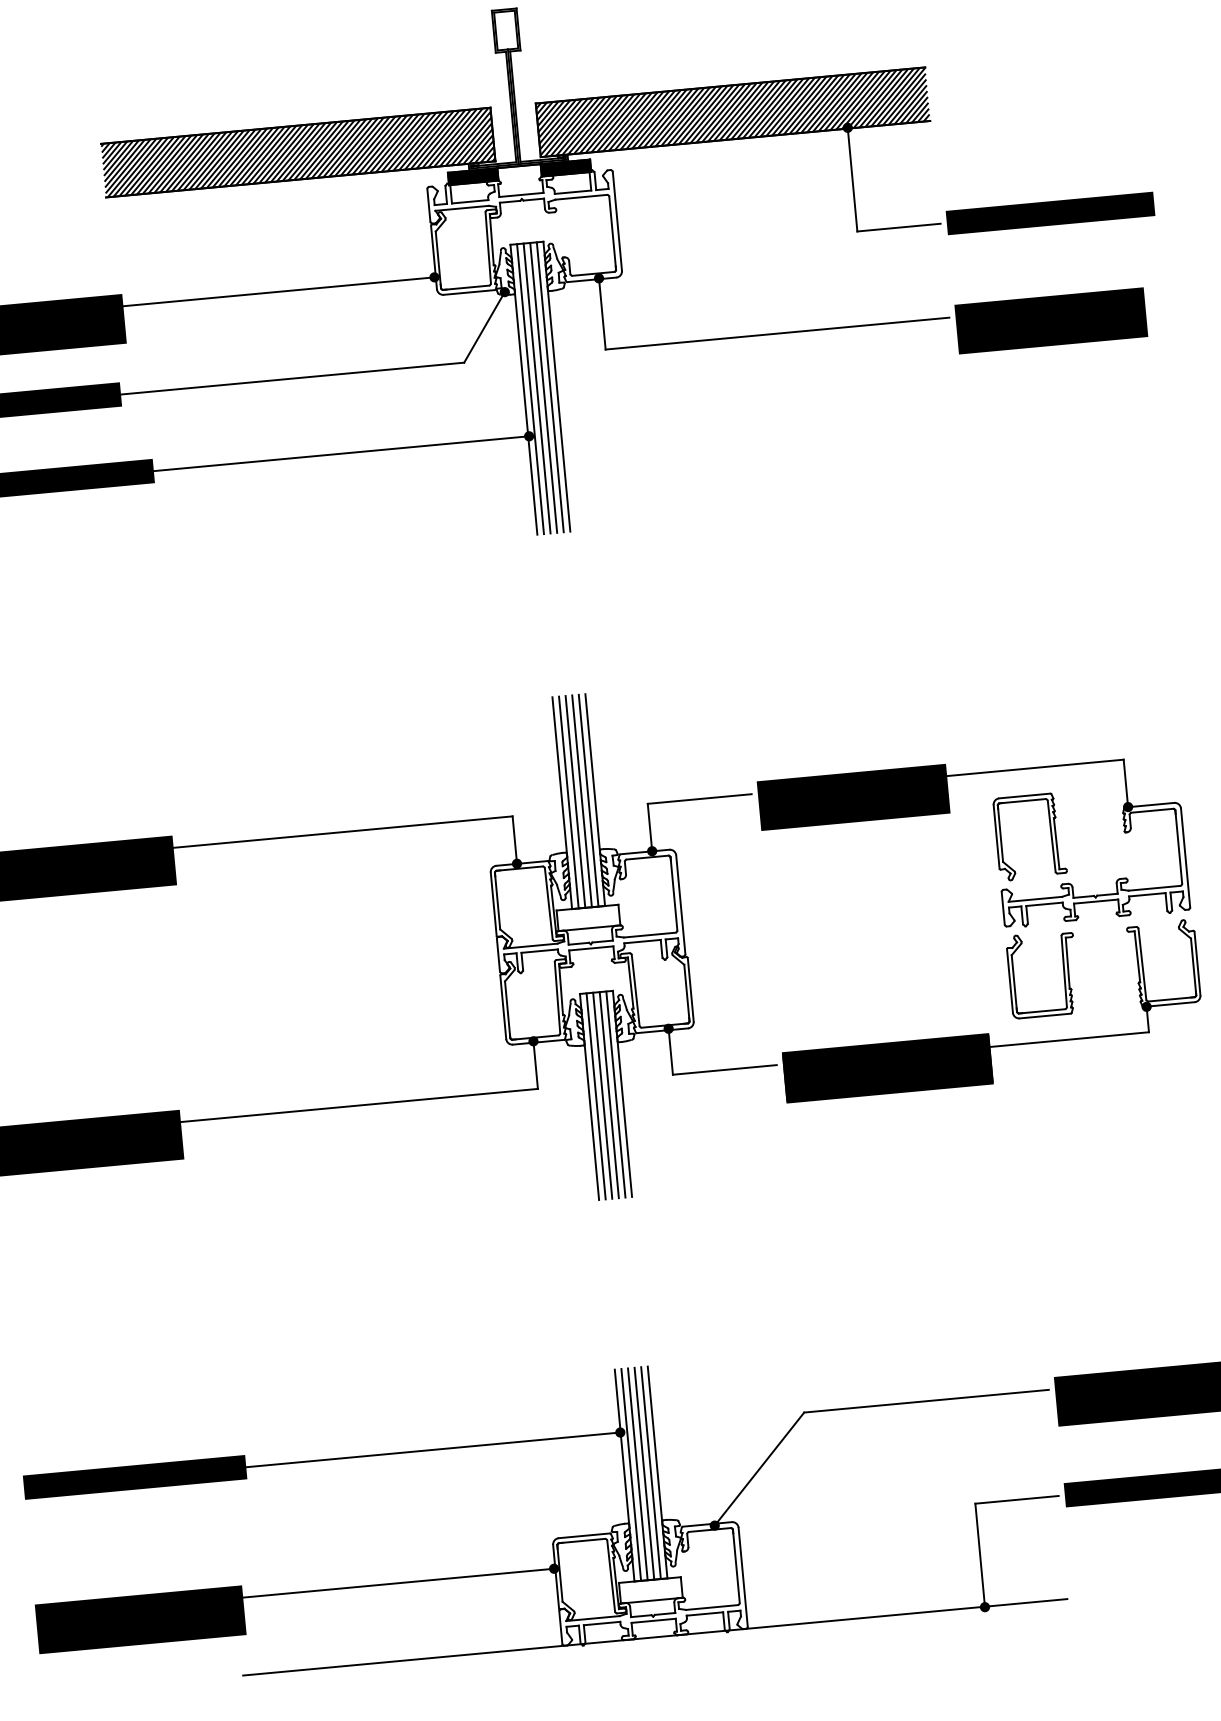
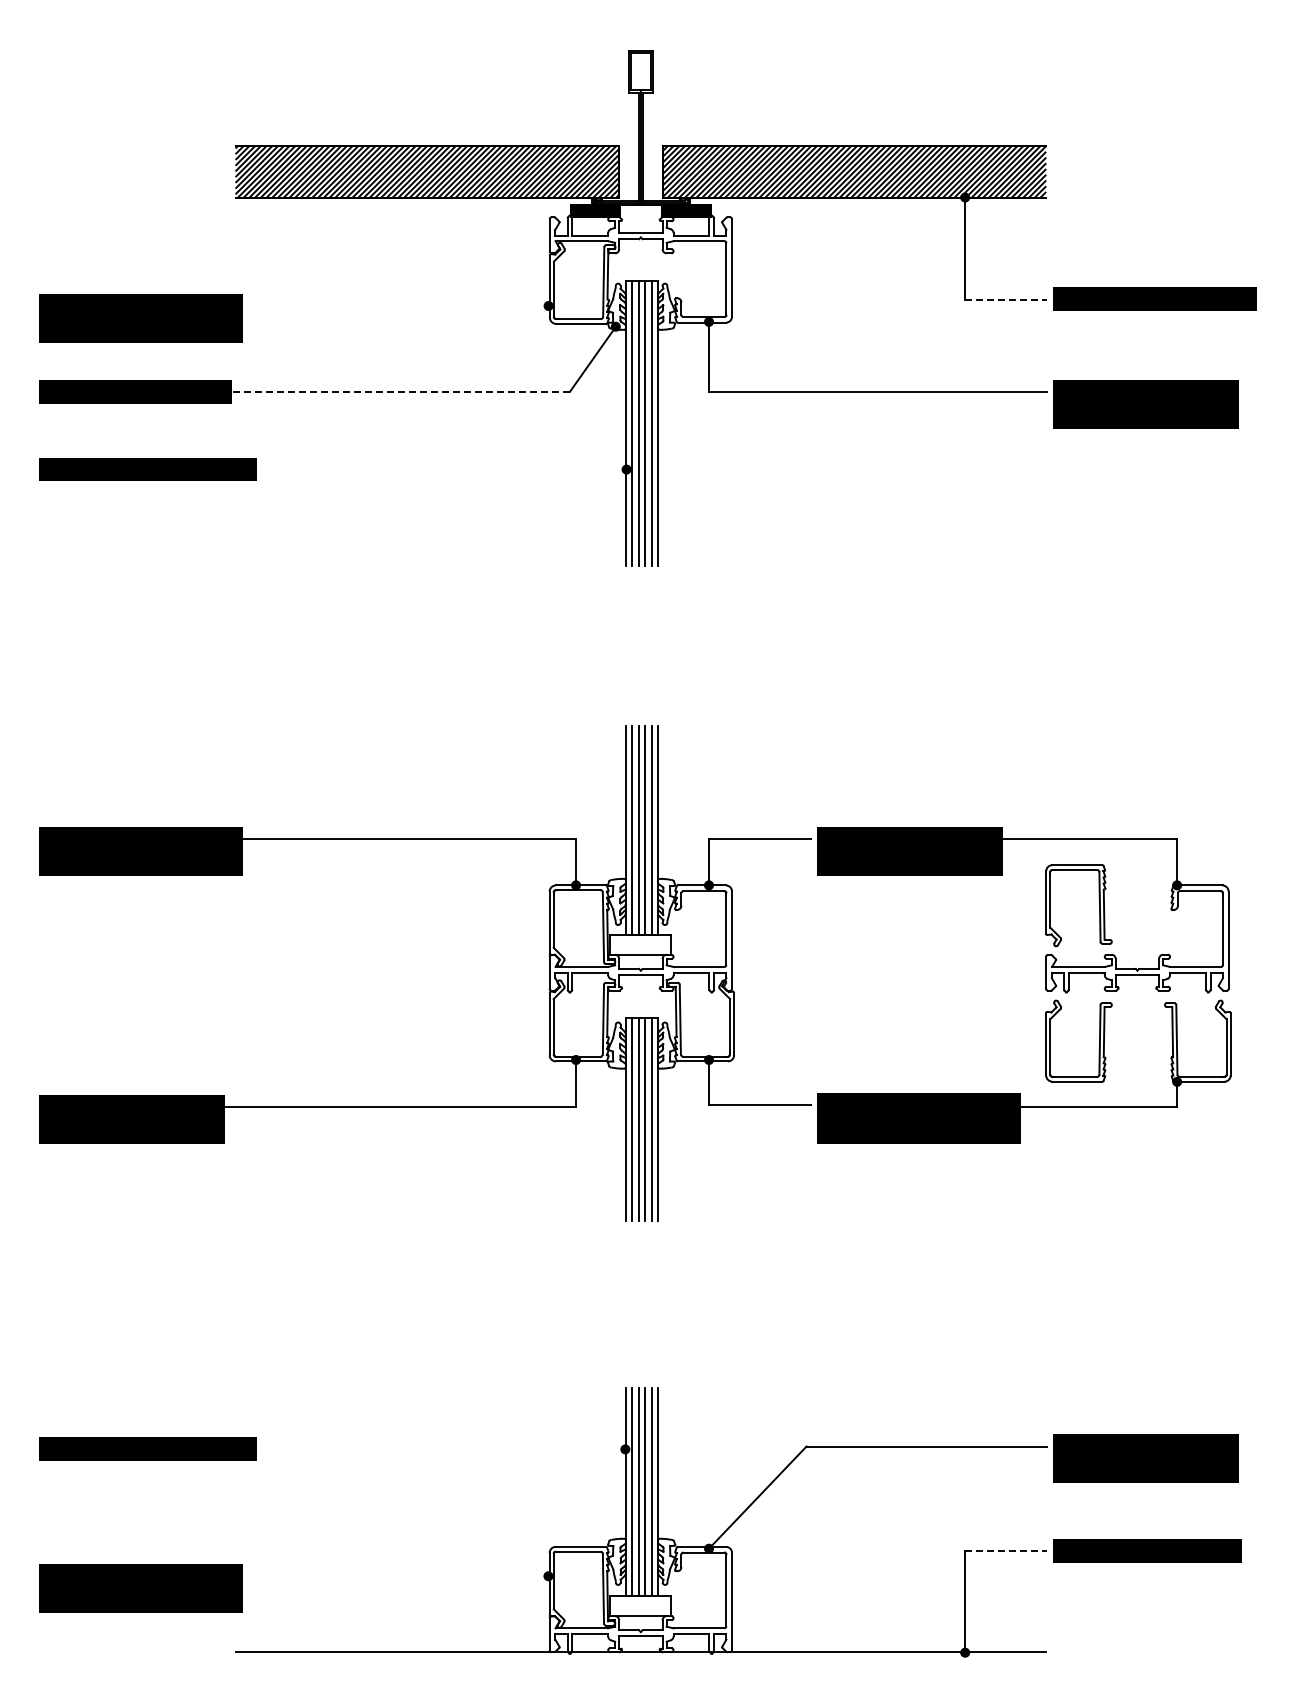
line: (899, 227) -> (1006, 299), solid -> dashed
line: (260, 294) -> (377, 306), removed
line: (274, 379) -> (383, 391), solid -> dashed
line: (321, 455) -> (422, 469), removed
line: (413, 1451) -> (421, 1449), removed
line: (1017, 1499) -> (1006, 1550), solid -> dashed
line: (380, 1585) -> (377, 1576), removed

